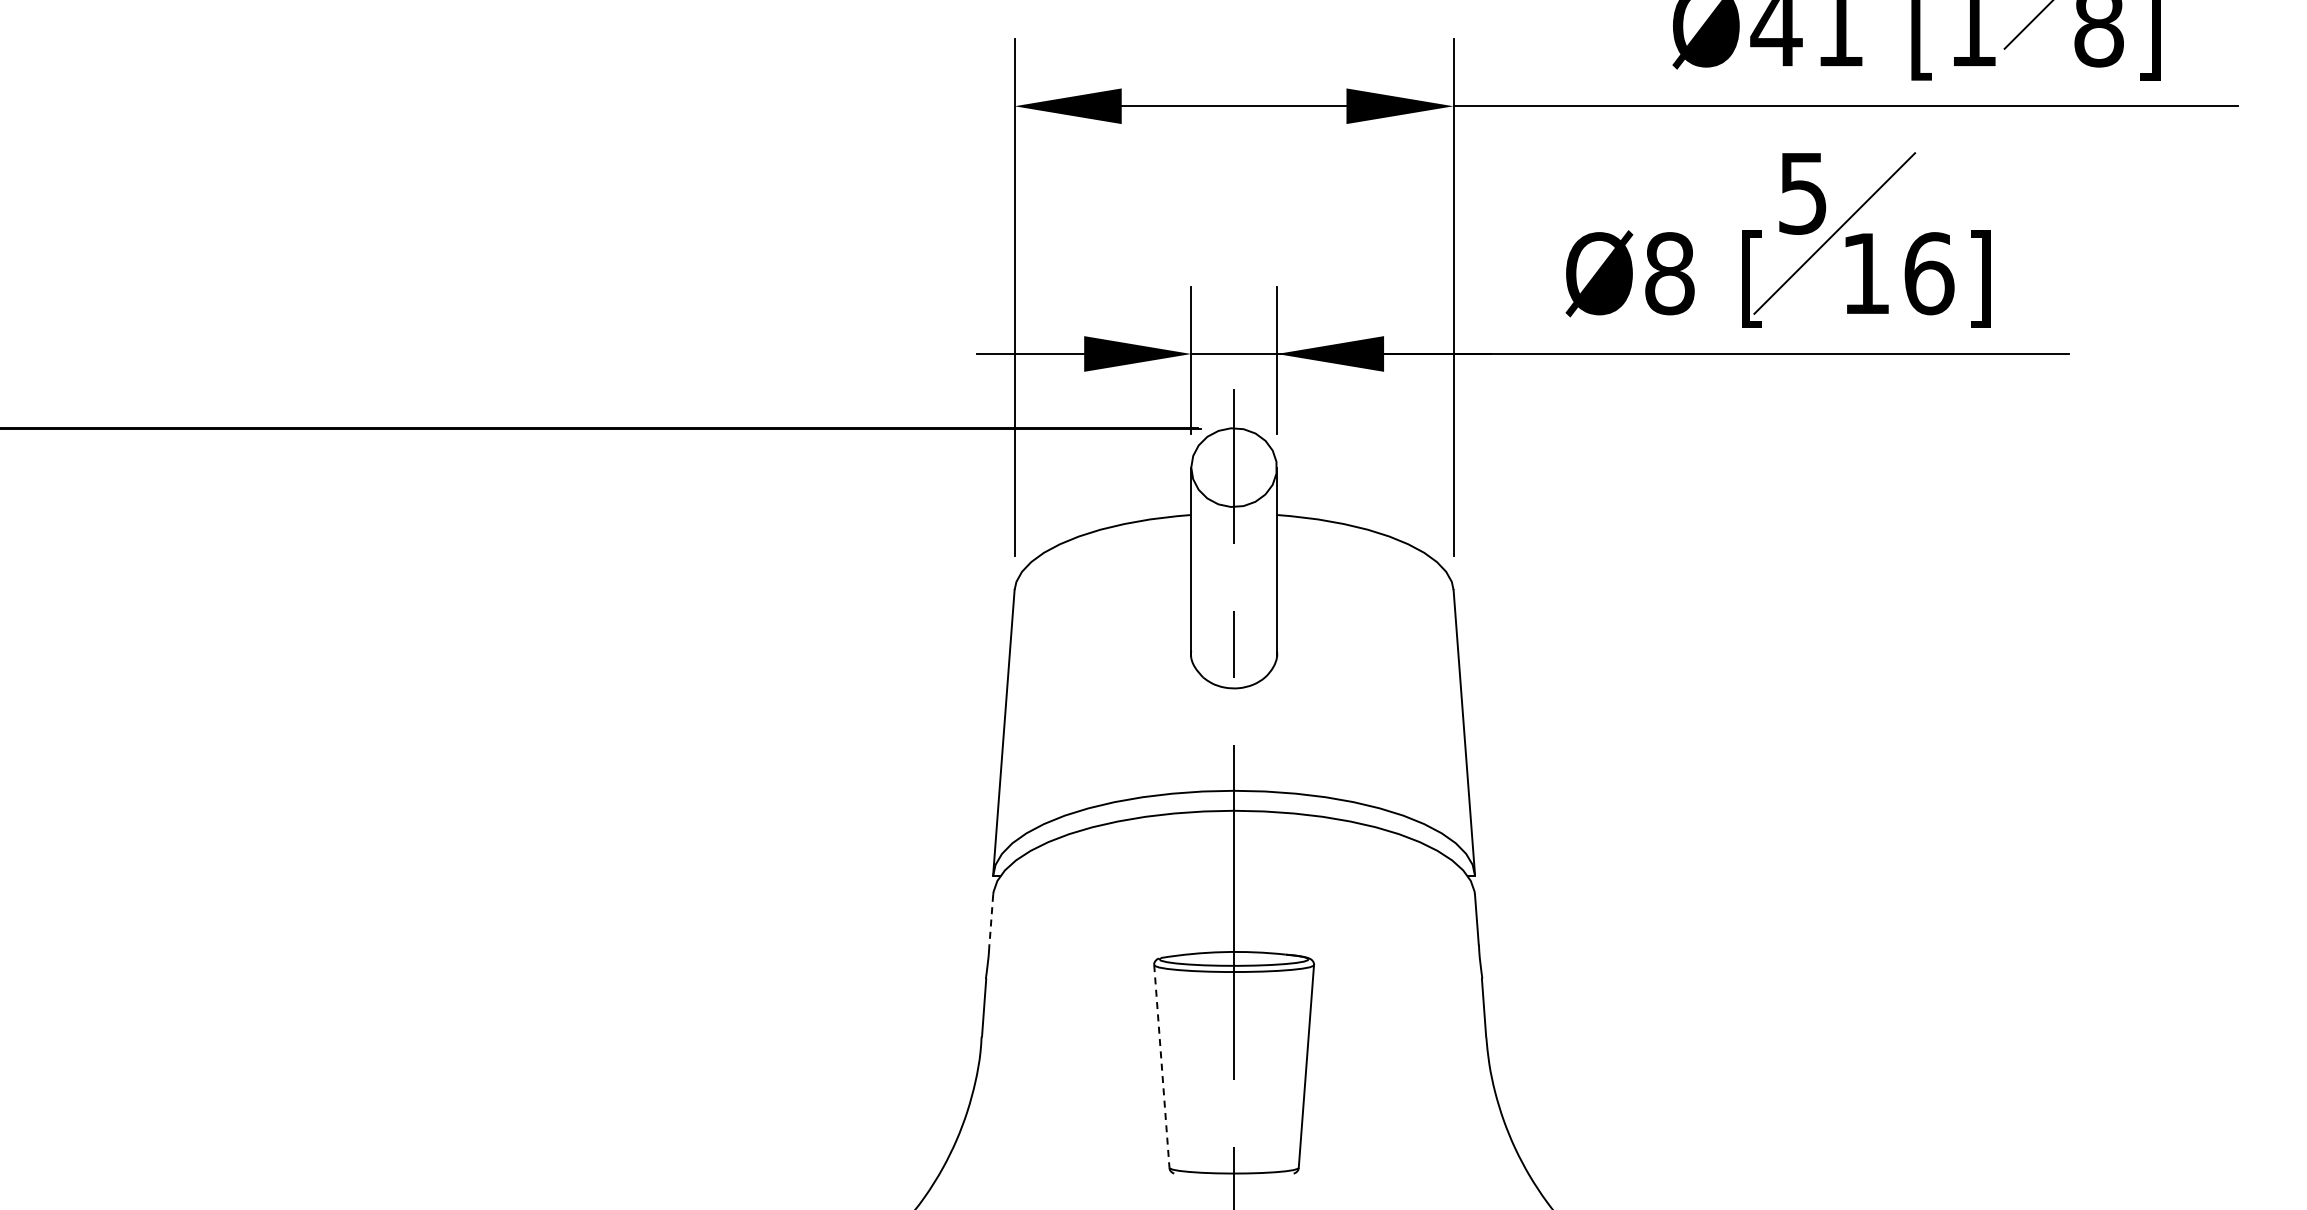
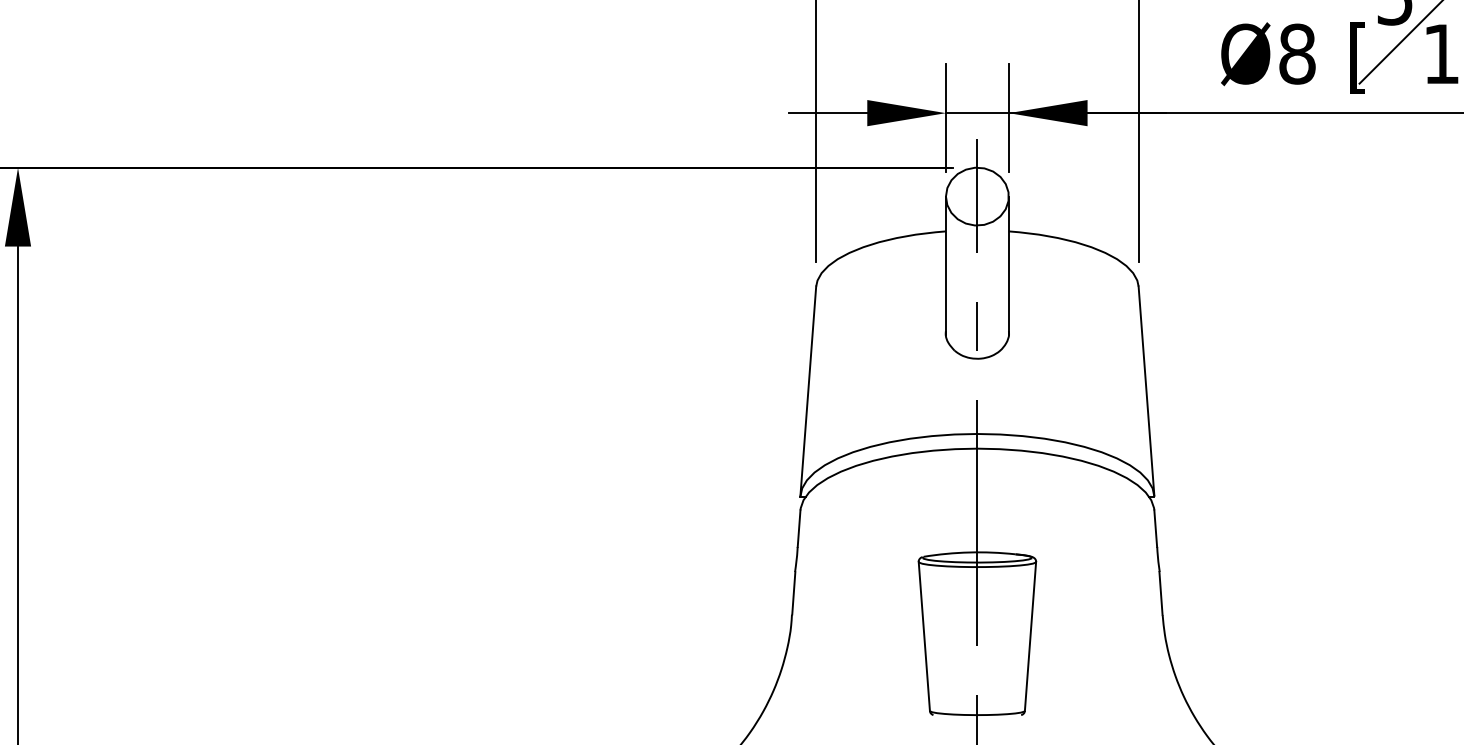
line: (991, 919) -> (799, 528), dashed -> solid
line: (1161, 1066) -> (924, 636), dashed -> solid

